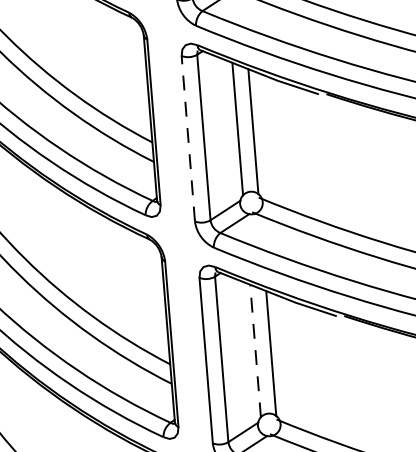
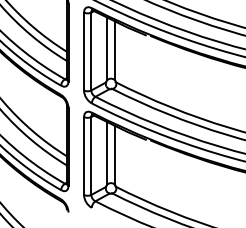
line: (187, 138) -> (83, 51), dashed -> solid
line: (255, 349) -> (107, 152), dashed -> solid

